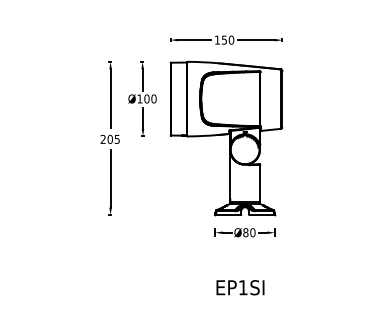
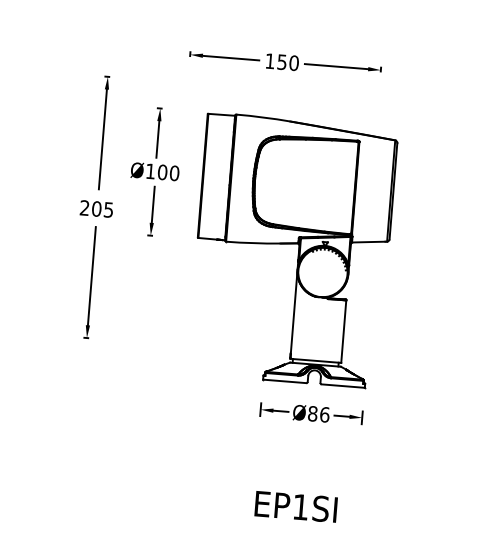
part: (226, 39) -> (285, 61), moved
part: (109, 138) -> (95, 207), moved
text: (252, 232) -> (324, 414), Ø80 -> Ø86

